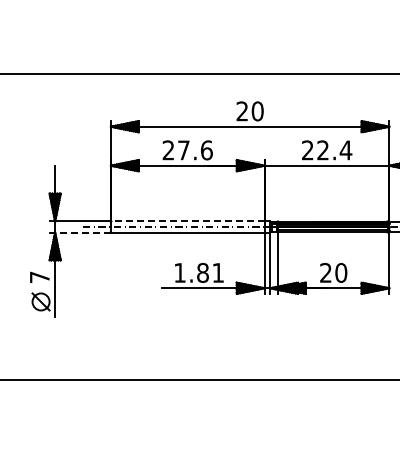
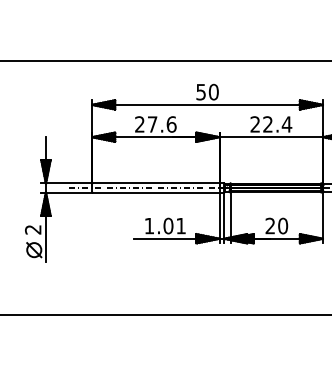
text: (241, 111) -> (200, 92), 20 -> 50
line: (188, 221) -> (156, 183), dashed -> solid
line: (83, 232) -> (69, 192), dashed -> solid
text: (202, 272) -> (168, 225), 1.81 -> 1.01
text: (39, 277) -> (32, 229), 7 -> 2

